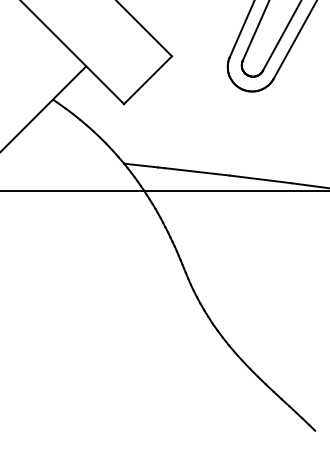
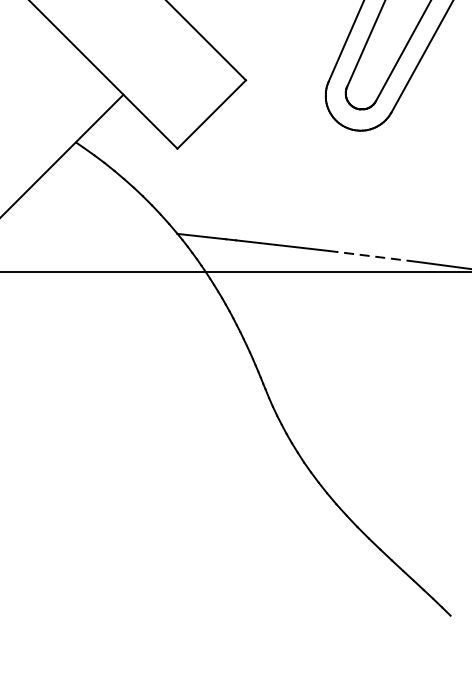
line: (261, 179) -> (373, 256), solid -> dashed

